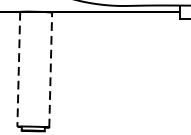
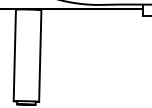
line: (18, 69) -> (14, 55), dashed -> solid
line: (50, 70) -> (40, 56), dashed -> solid

